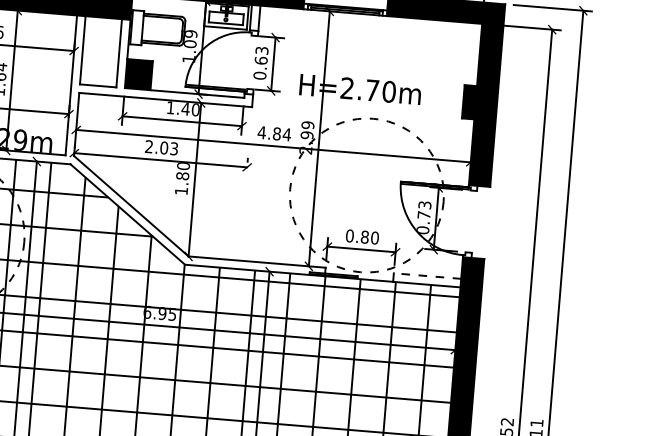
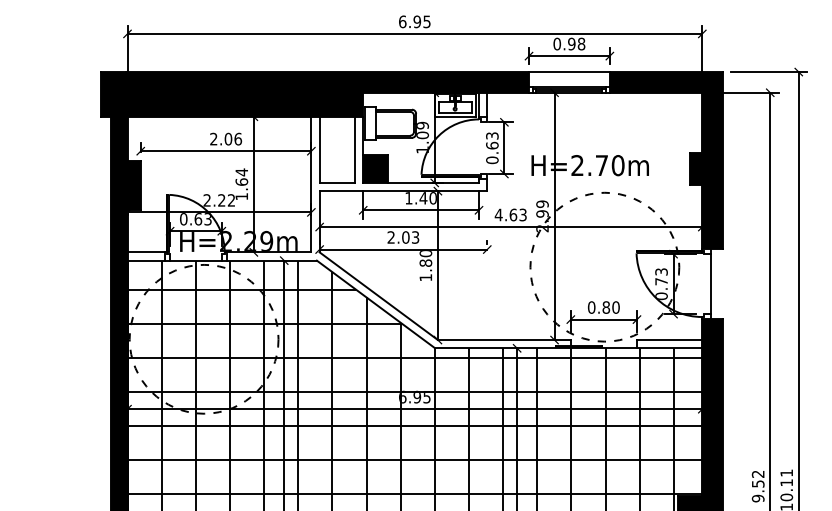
text: (282, 133) -> (518, 214), 4.84 -> 4.63
line: (474, 222) -> (710, 284), added
line: (427, 276) -> (669, 340), dashed -> solid

